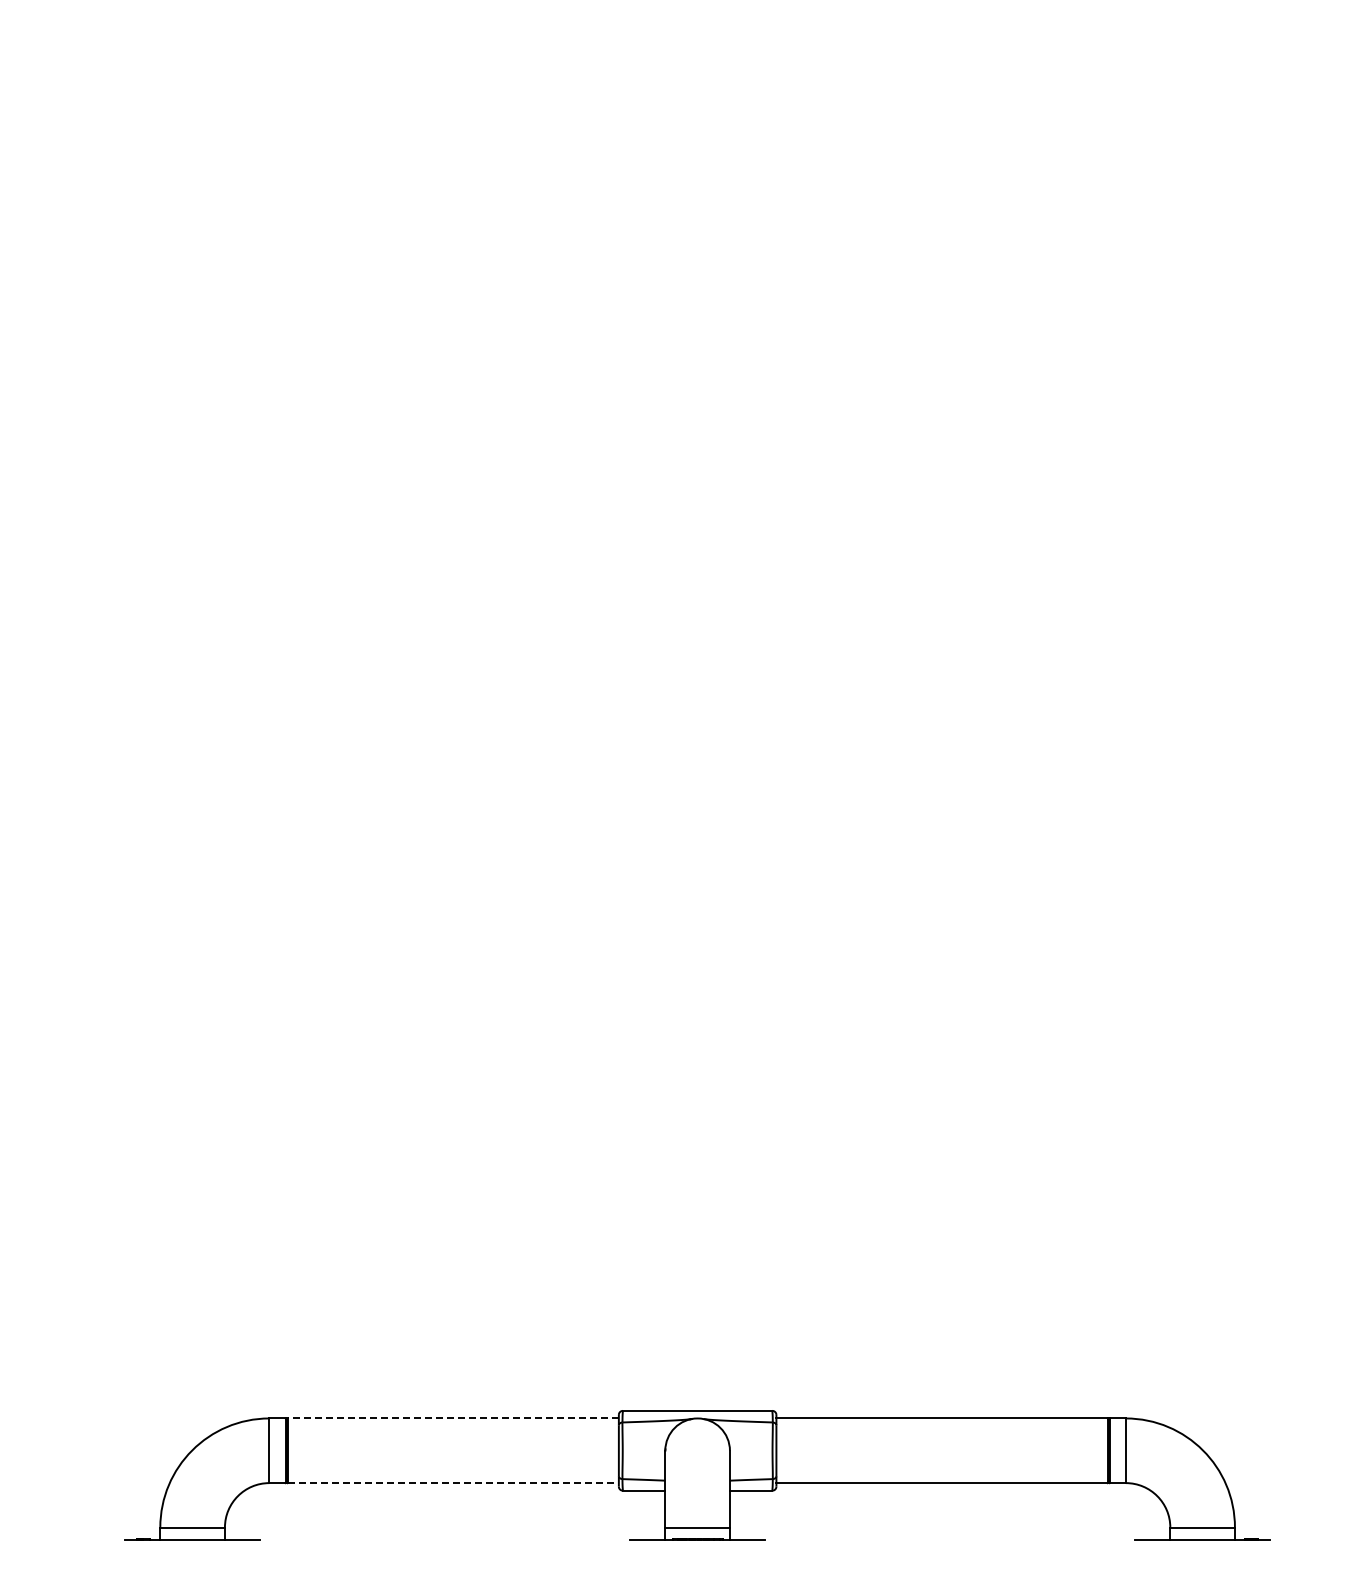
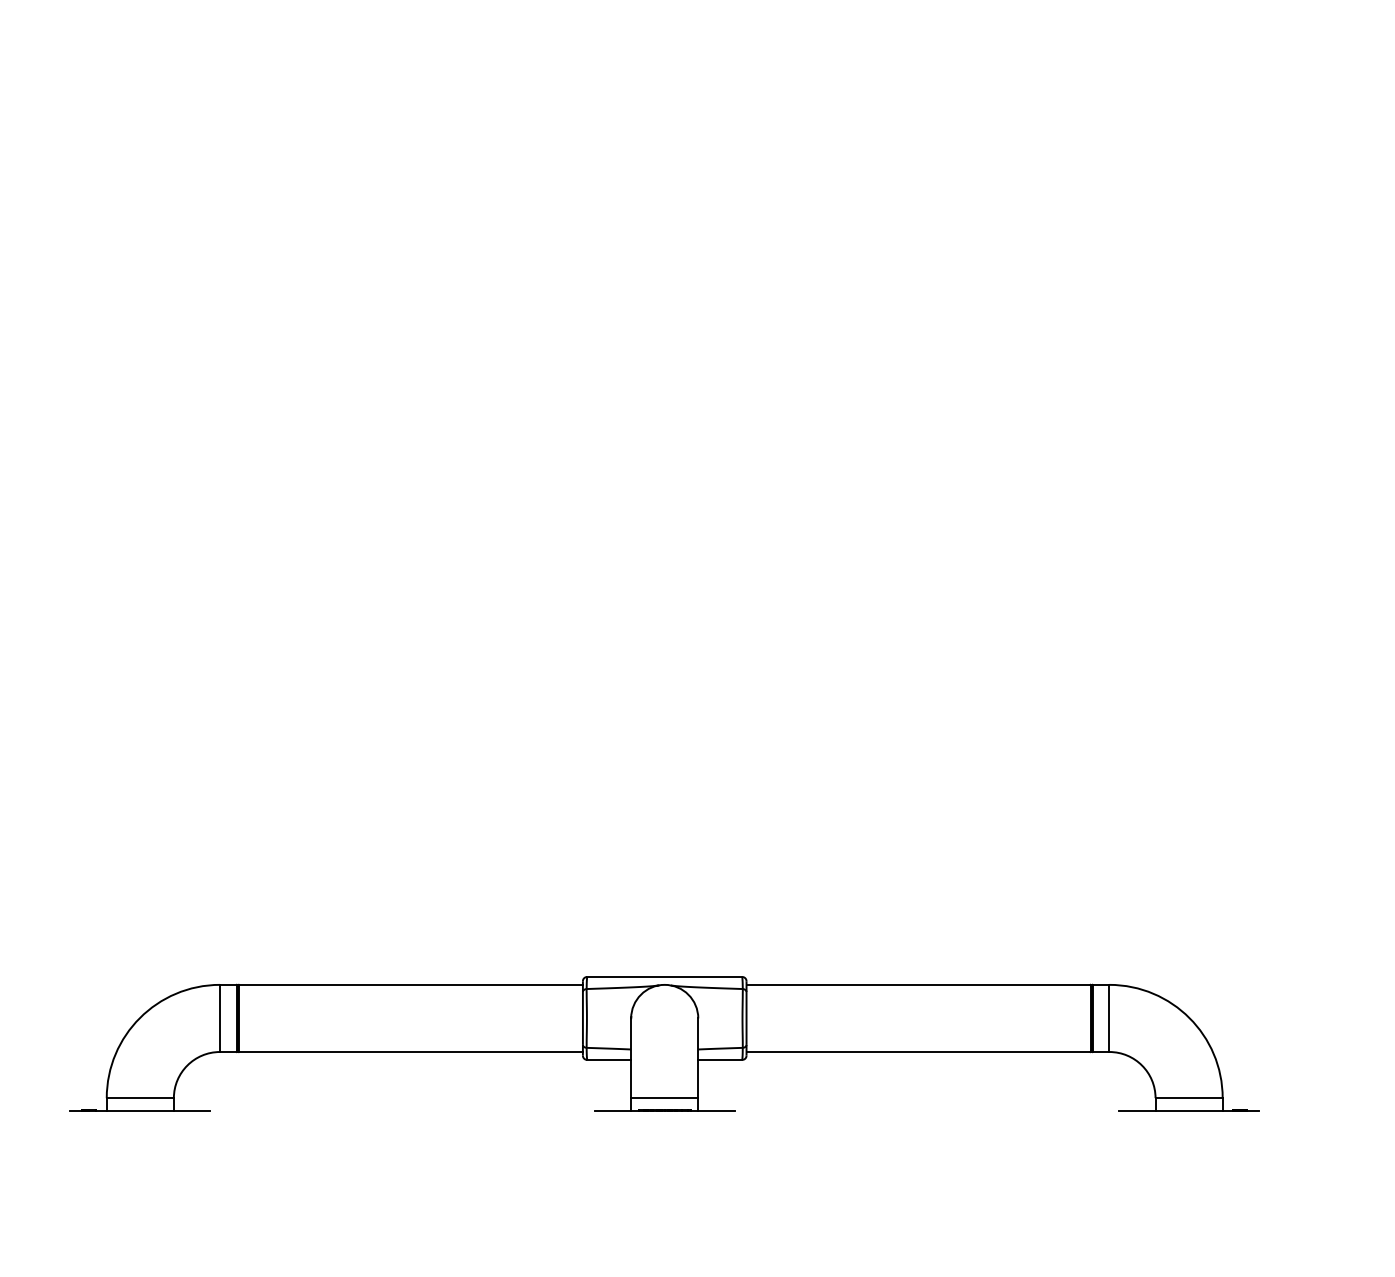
line: (453, 1418) -> (411, 984), dashed -> solid
line: (453, 1483) -> (411, 1052), dashed -> solid

